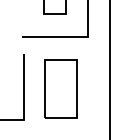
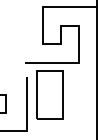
part: (60, 88) -> (49, 94), moved

